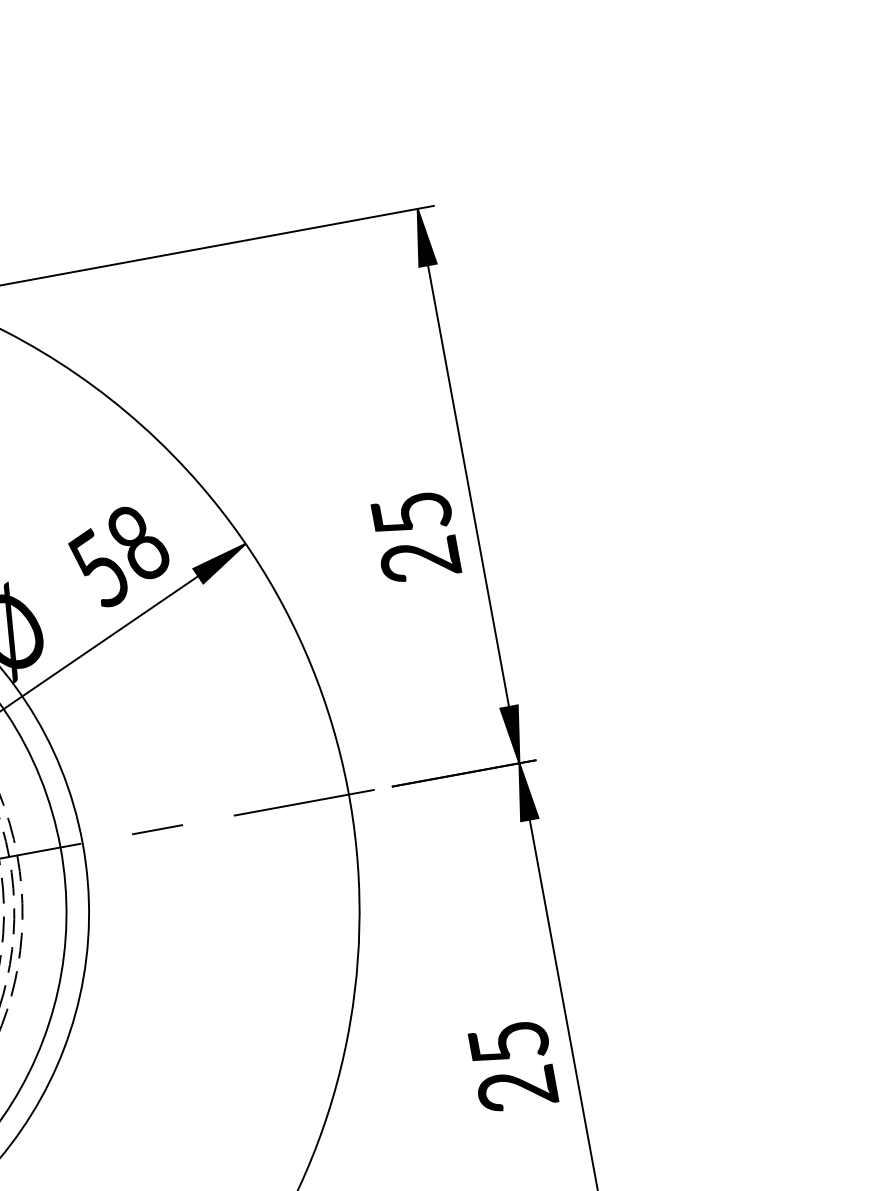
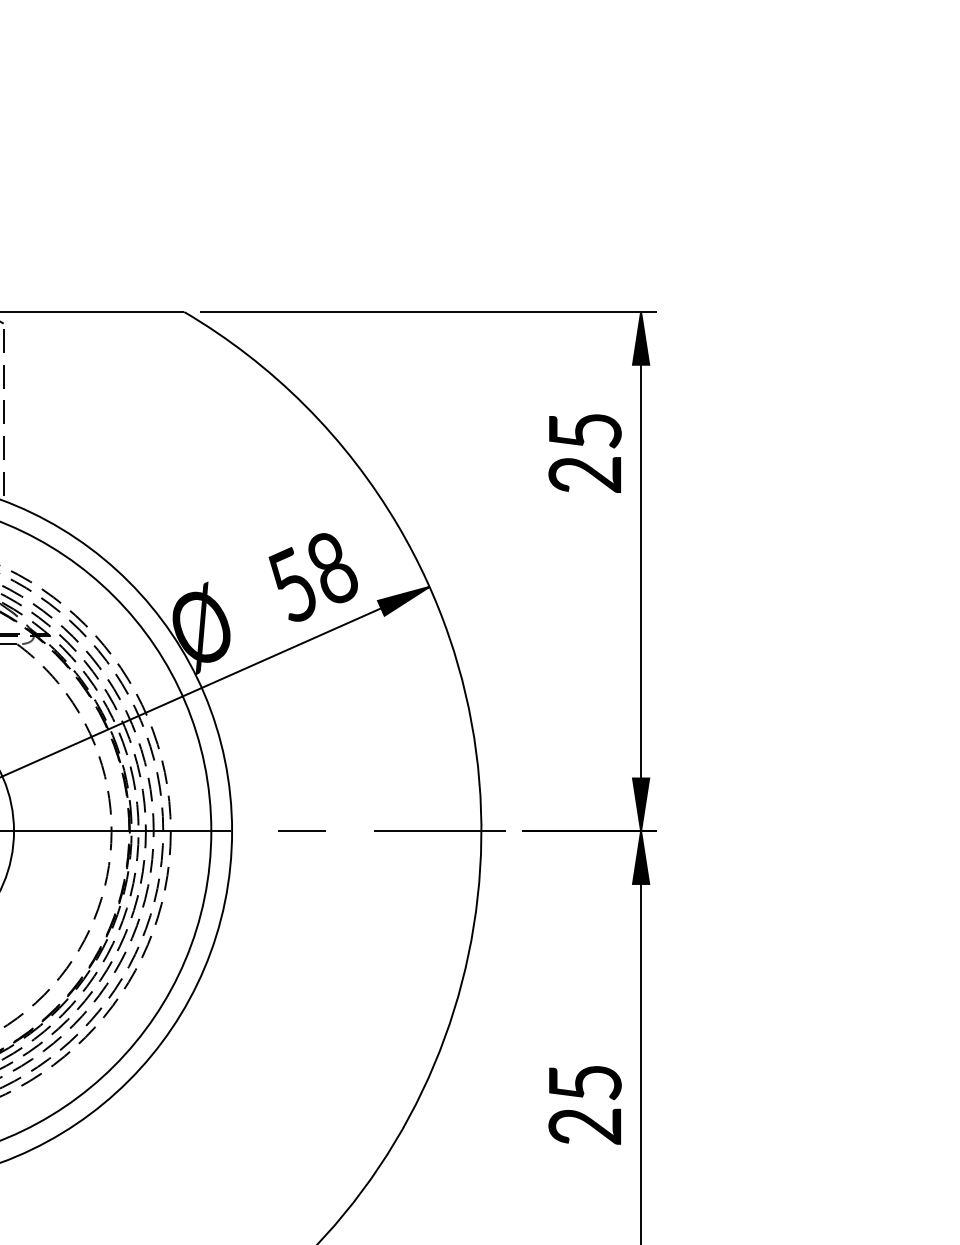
text: (415, 537) -> (584, 453), moved

